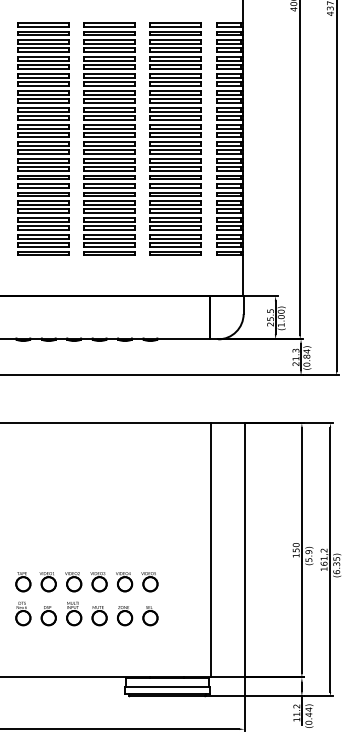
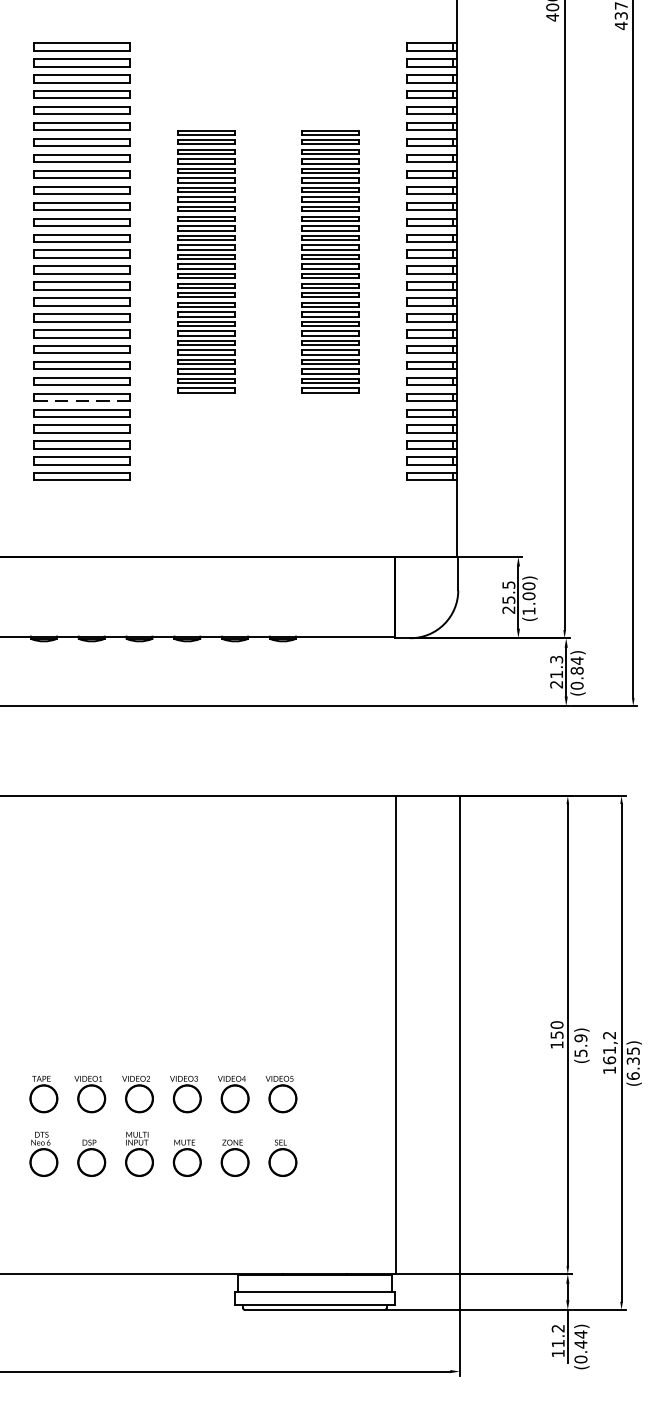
part: (109, 138) -> (205, 260), size x0.6
part: (175, 138) -> (330, 260), size x0.6
line: (44, 213) -> (83, 401), solid -> dashed

